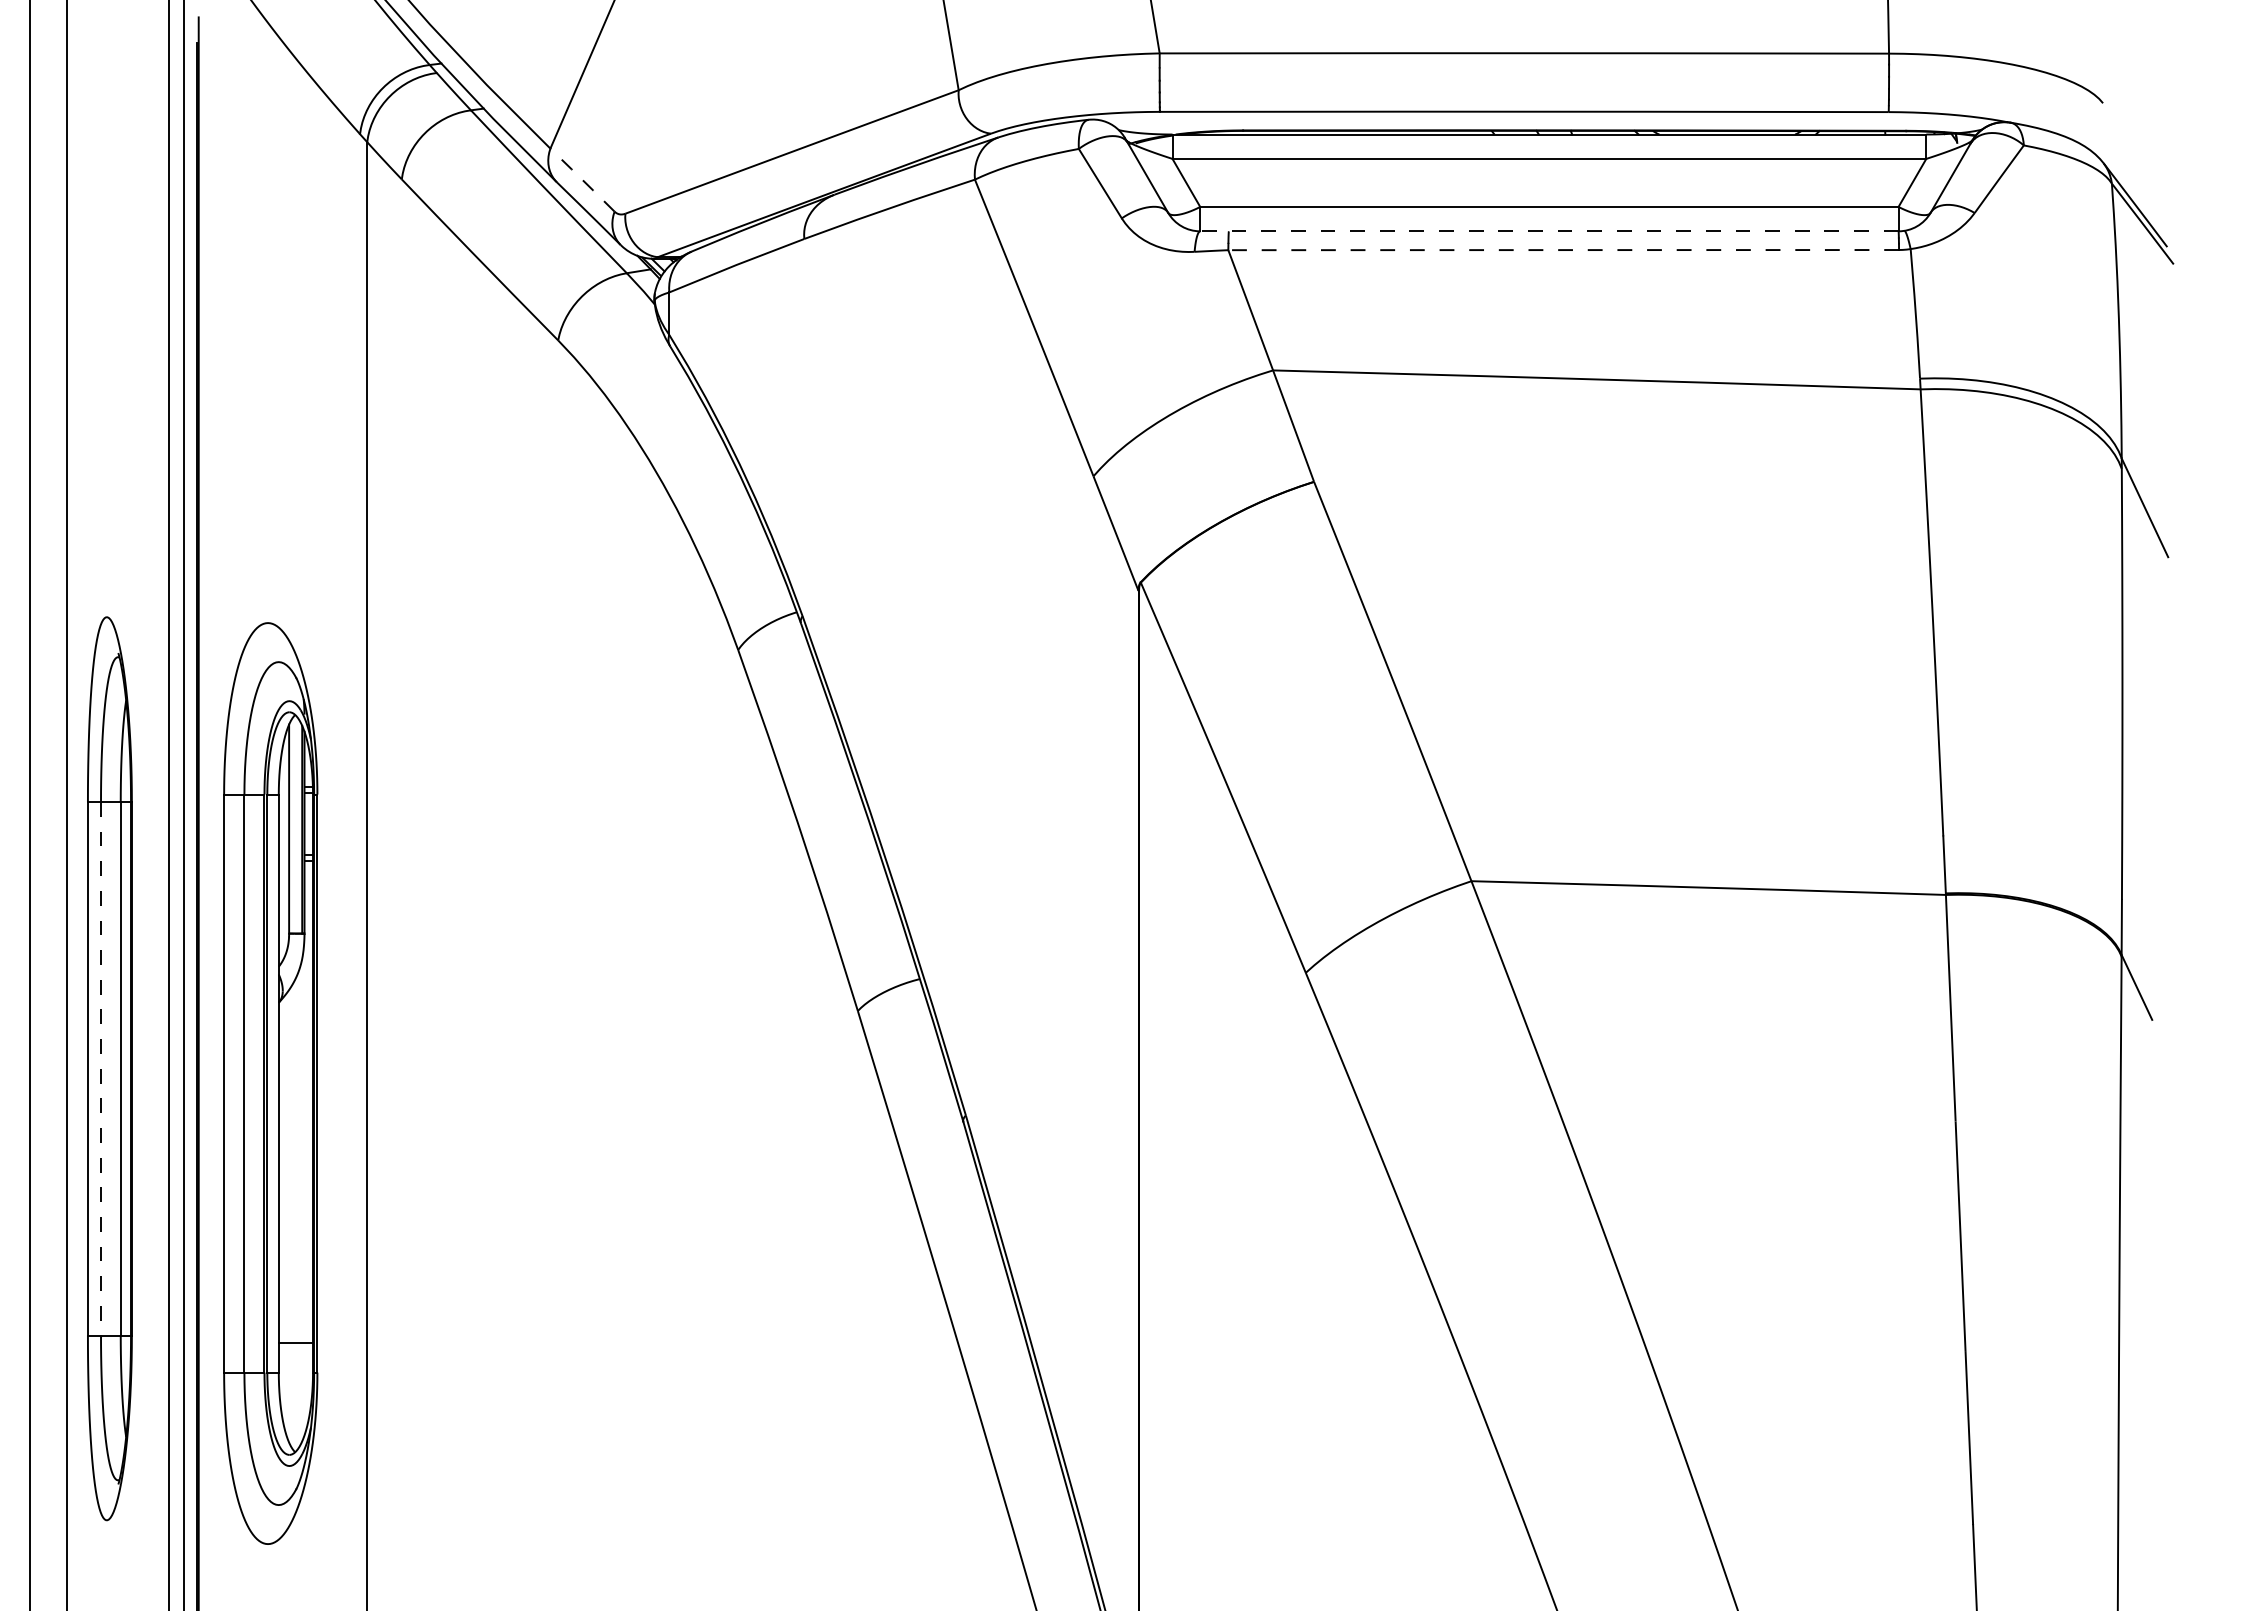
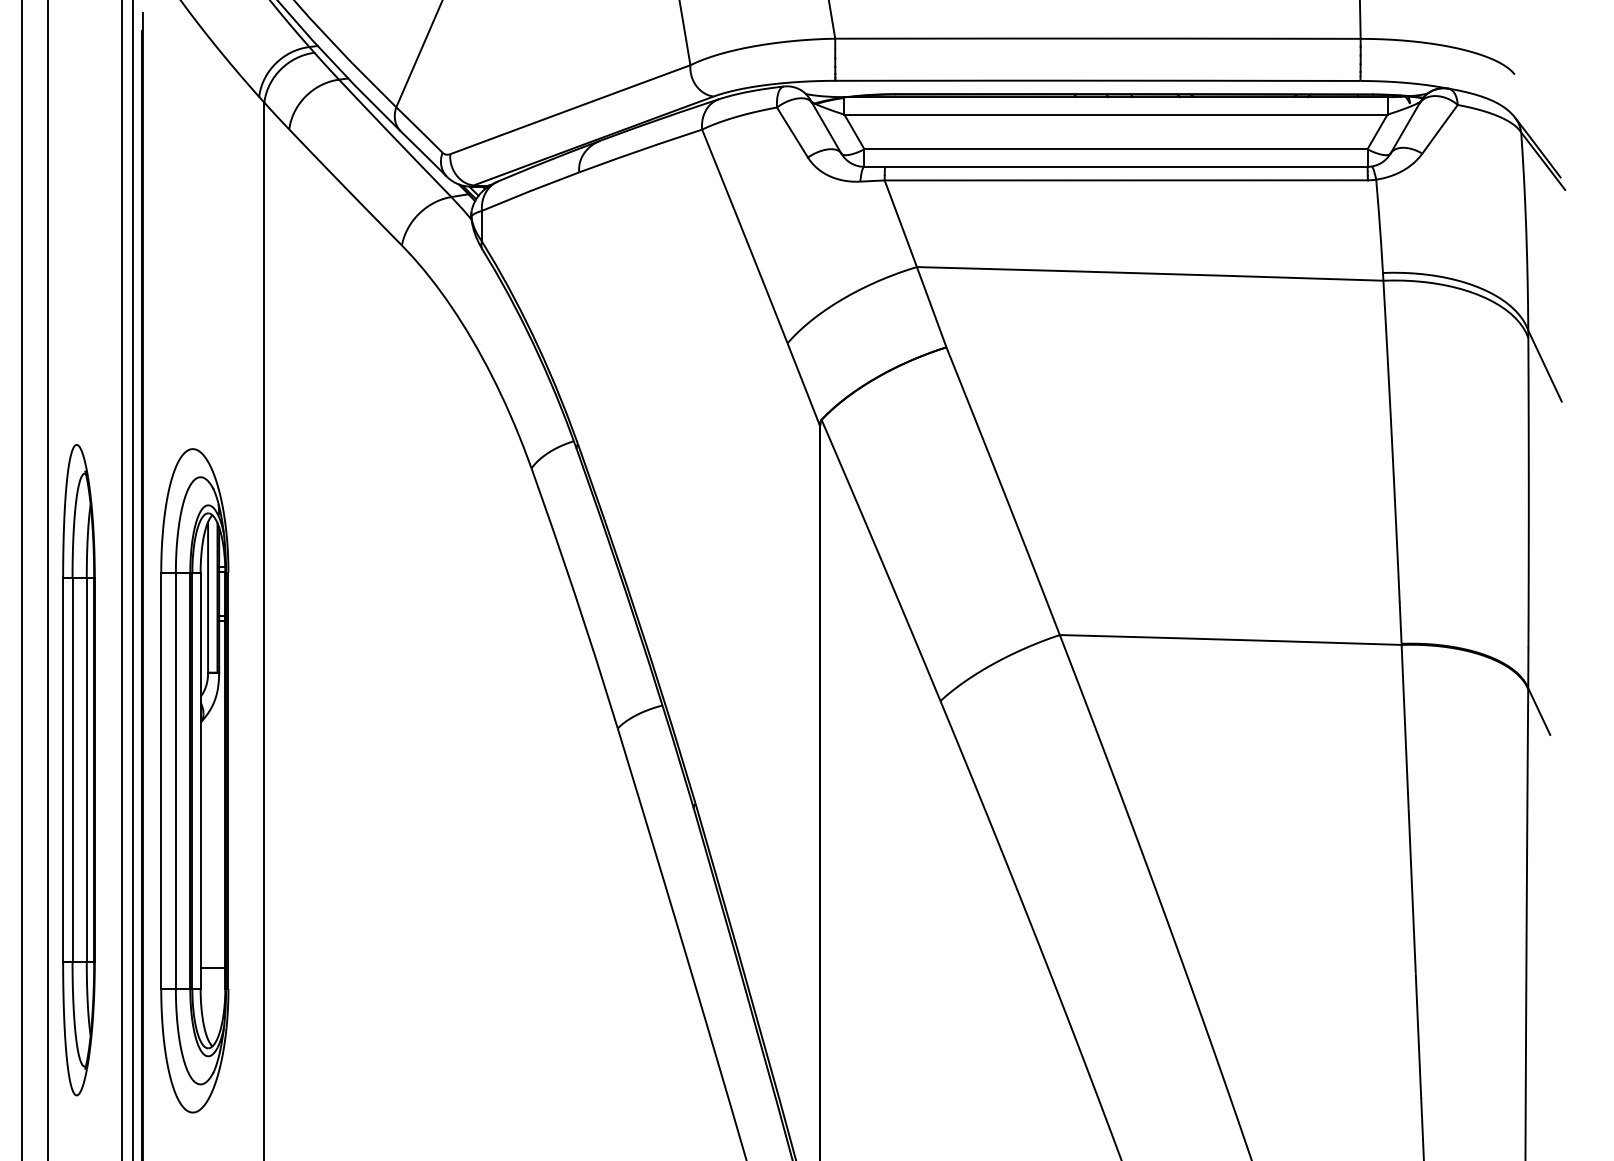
line: (582, 179) -> (419, 129), dashed -> solid
line: (1548, 231) -> (1115, 166), dashed -> solid
line: (1563, 250) -> (1126, 180), dashed -> solid
line: (101, 1068) -> (72, 769), dashed -> solid

